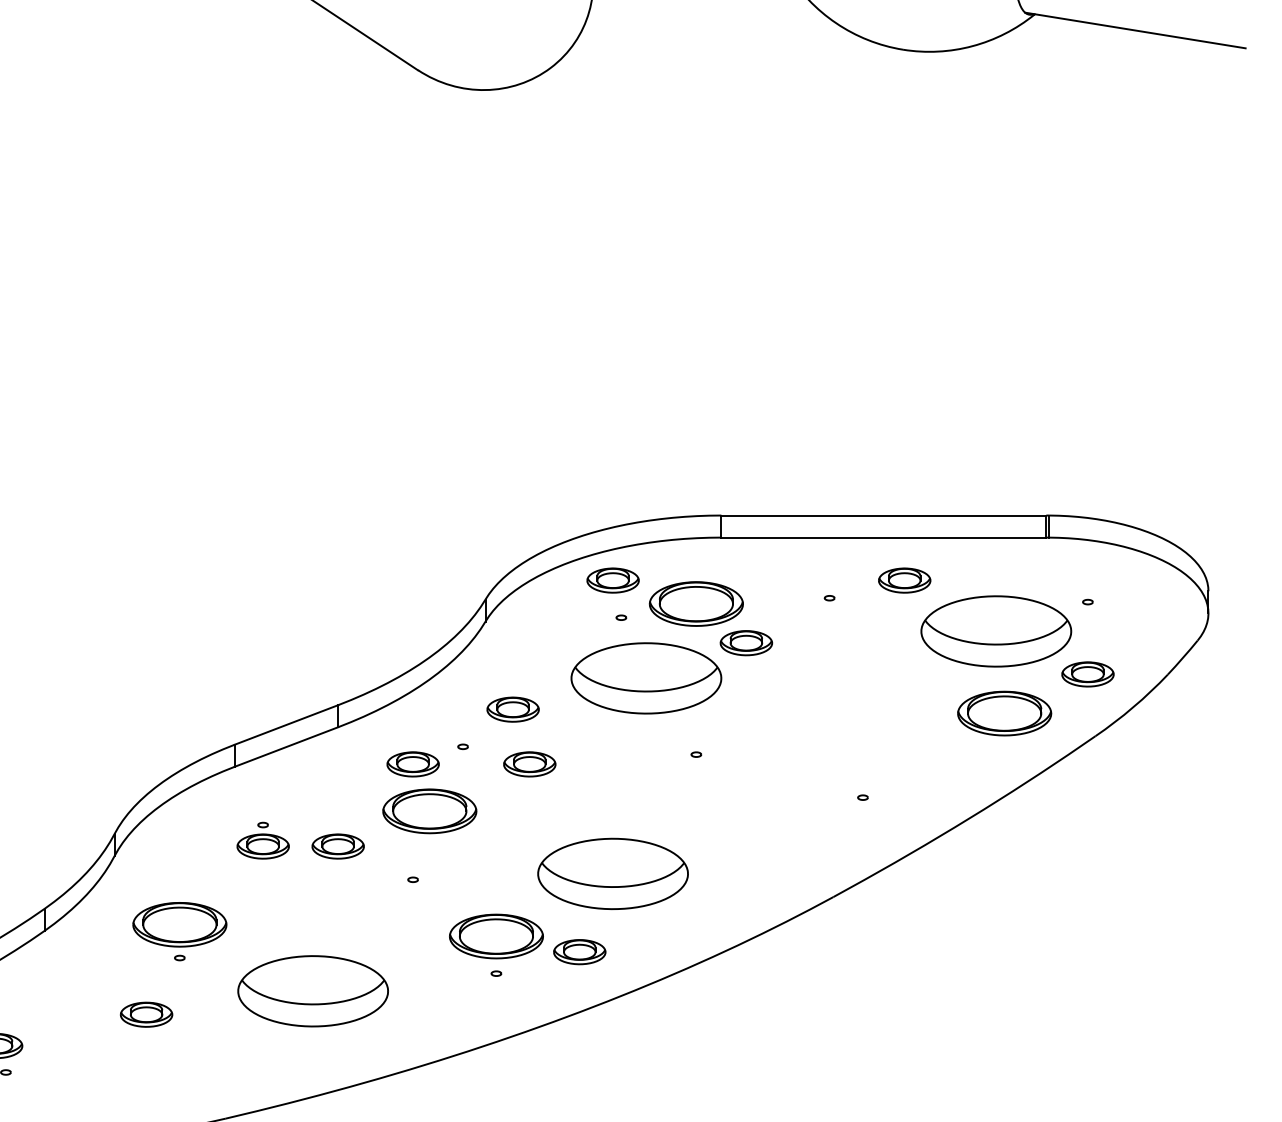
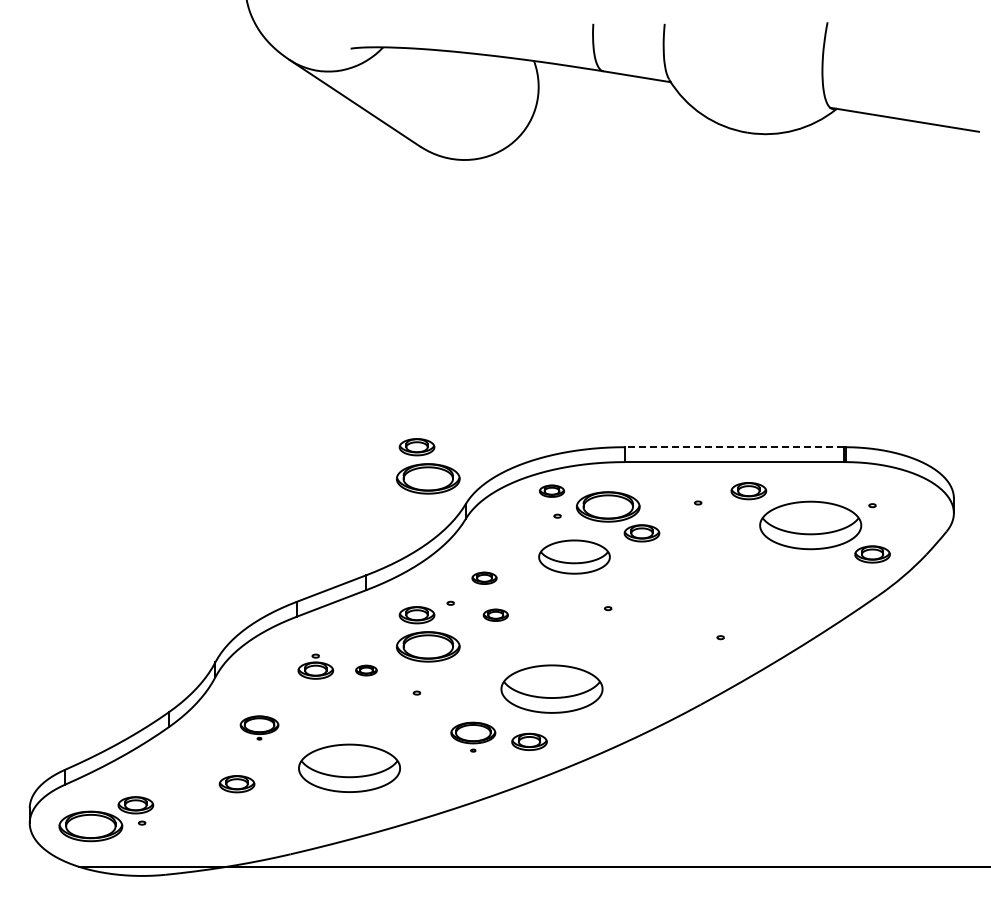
line: (883, 515) -> (734, 447), solid -> dashed
part: (430, 544) -> (428, 466), added
part: (612, 581) -> (551, 491), size x0.7
part: (646, 677) -> (574, 556), size x0.7
part: (513, 710) -> (484, 578), size x0.7
part: (1004, 712) -> (816, 580), removed
part: (529, 764) -> (495, 615), size x0.7
part: (338, 846) -> (366, 670), size x0.6
part: (179, 930) -> (259, 727), size x0.6
part: (496, 944) -> (473, 736), size x0.7

